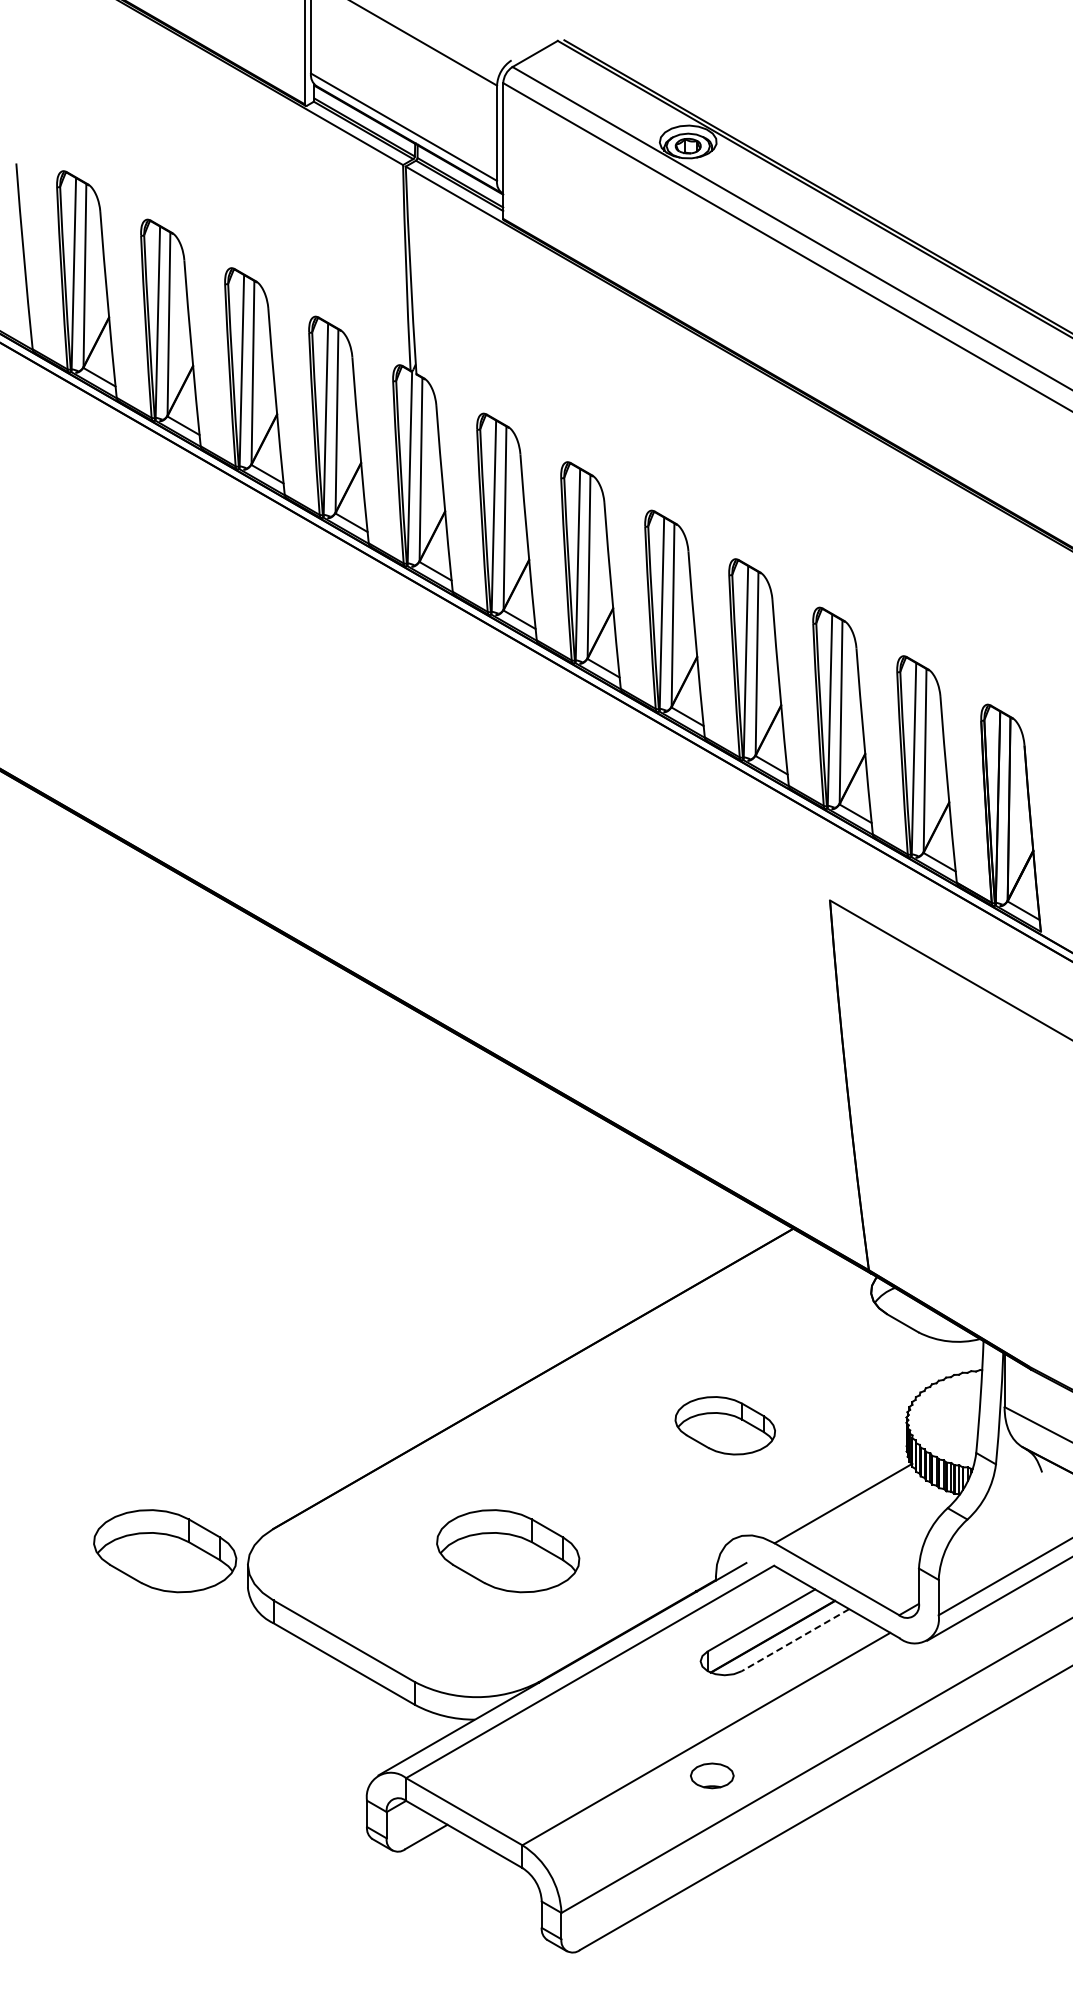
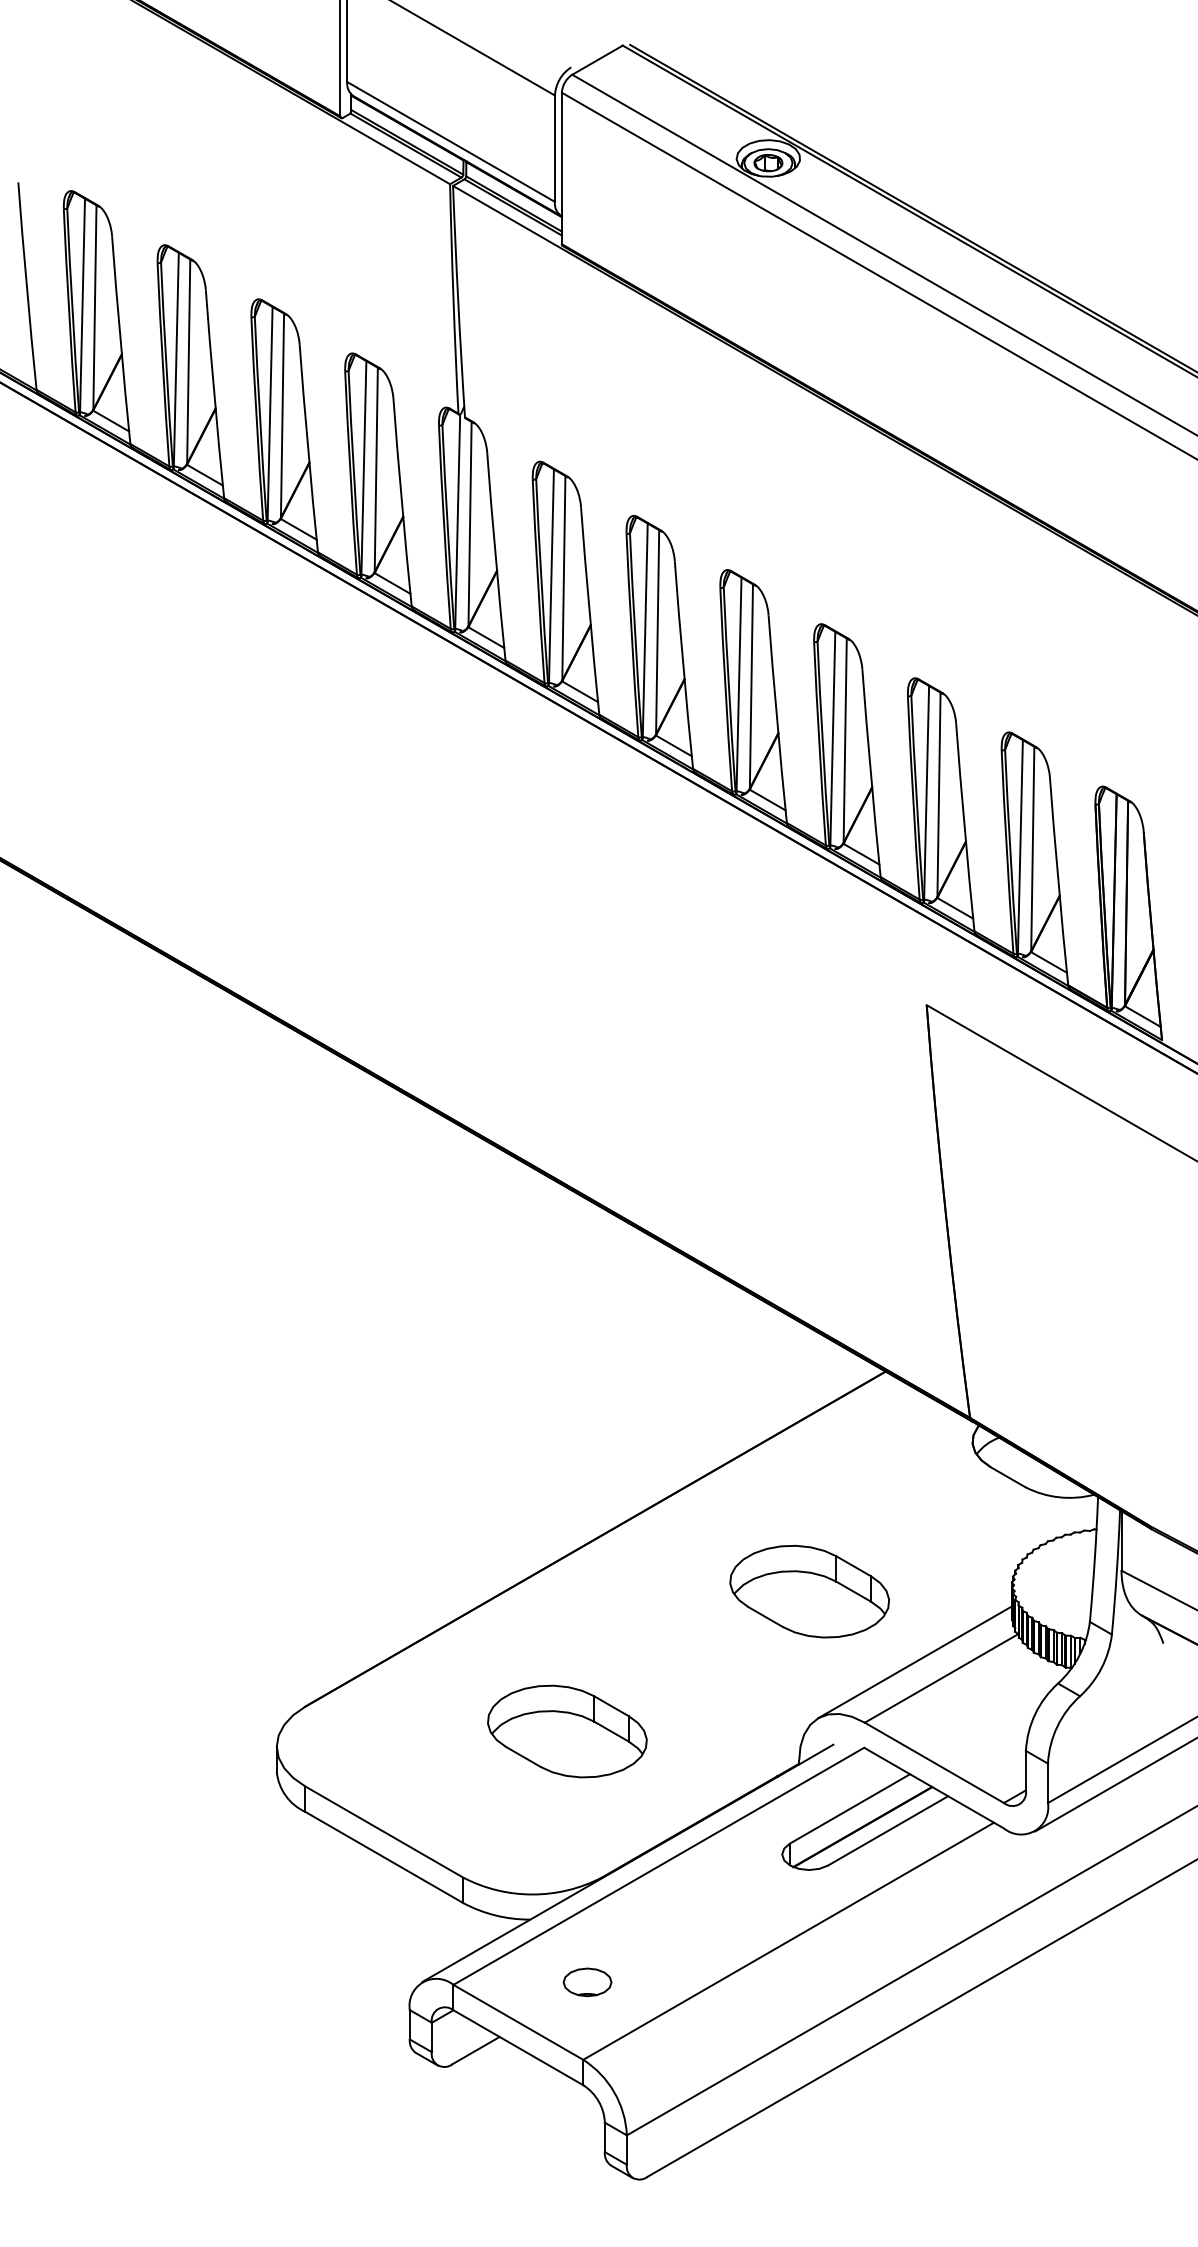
part: (725, 1425) -> (809, 1591), size x1.43
line: (819, 1489) -> (914, 1662), added
part: (165, 1551) -> (184, 1731), removed
line: (795, 1640) -> (888, 1831), dashed -> solid
part: (712, 1775) -> (587, 1981), moved

